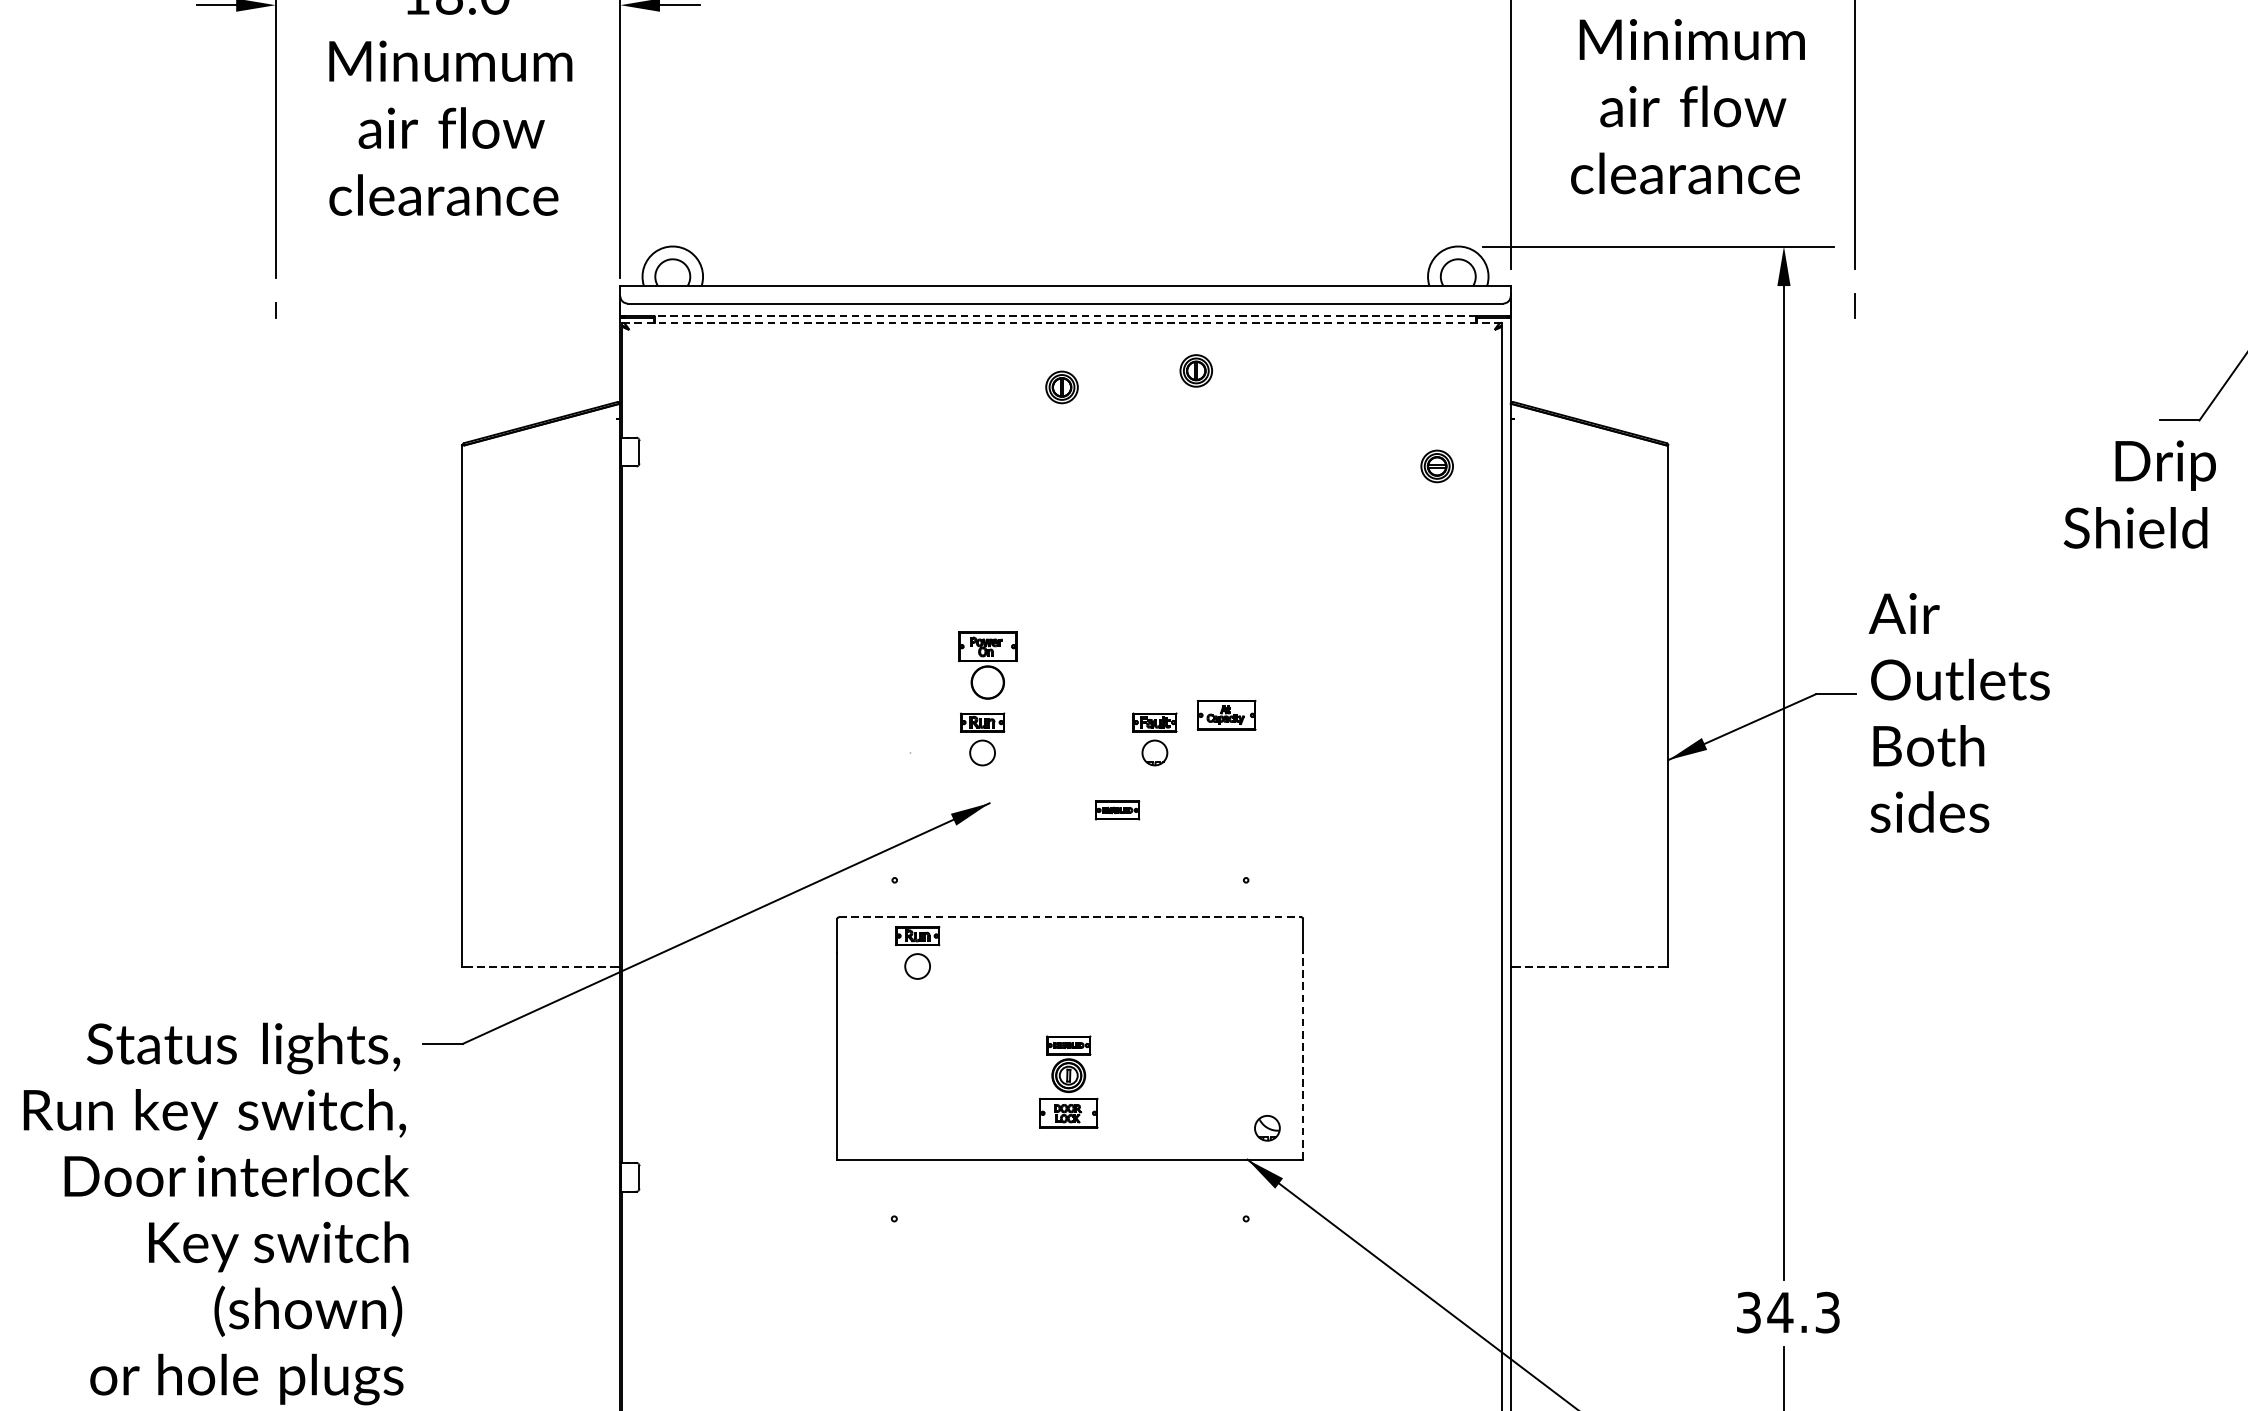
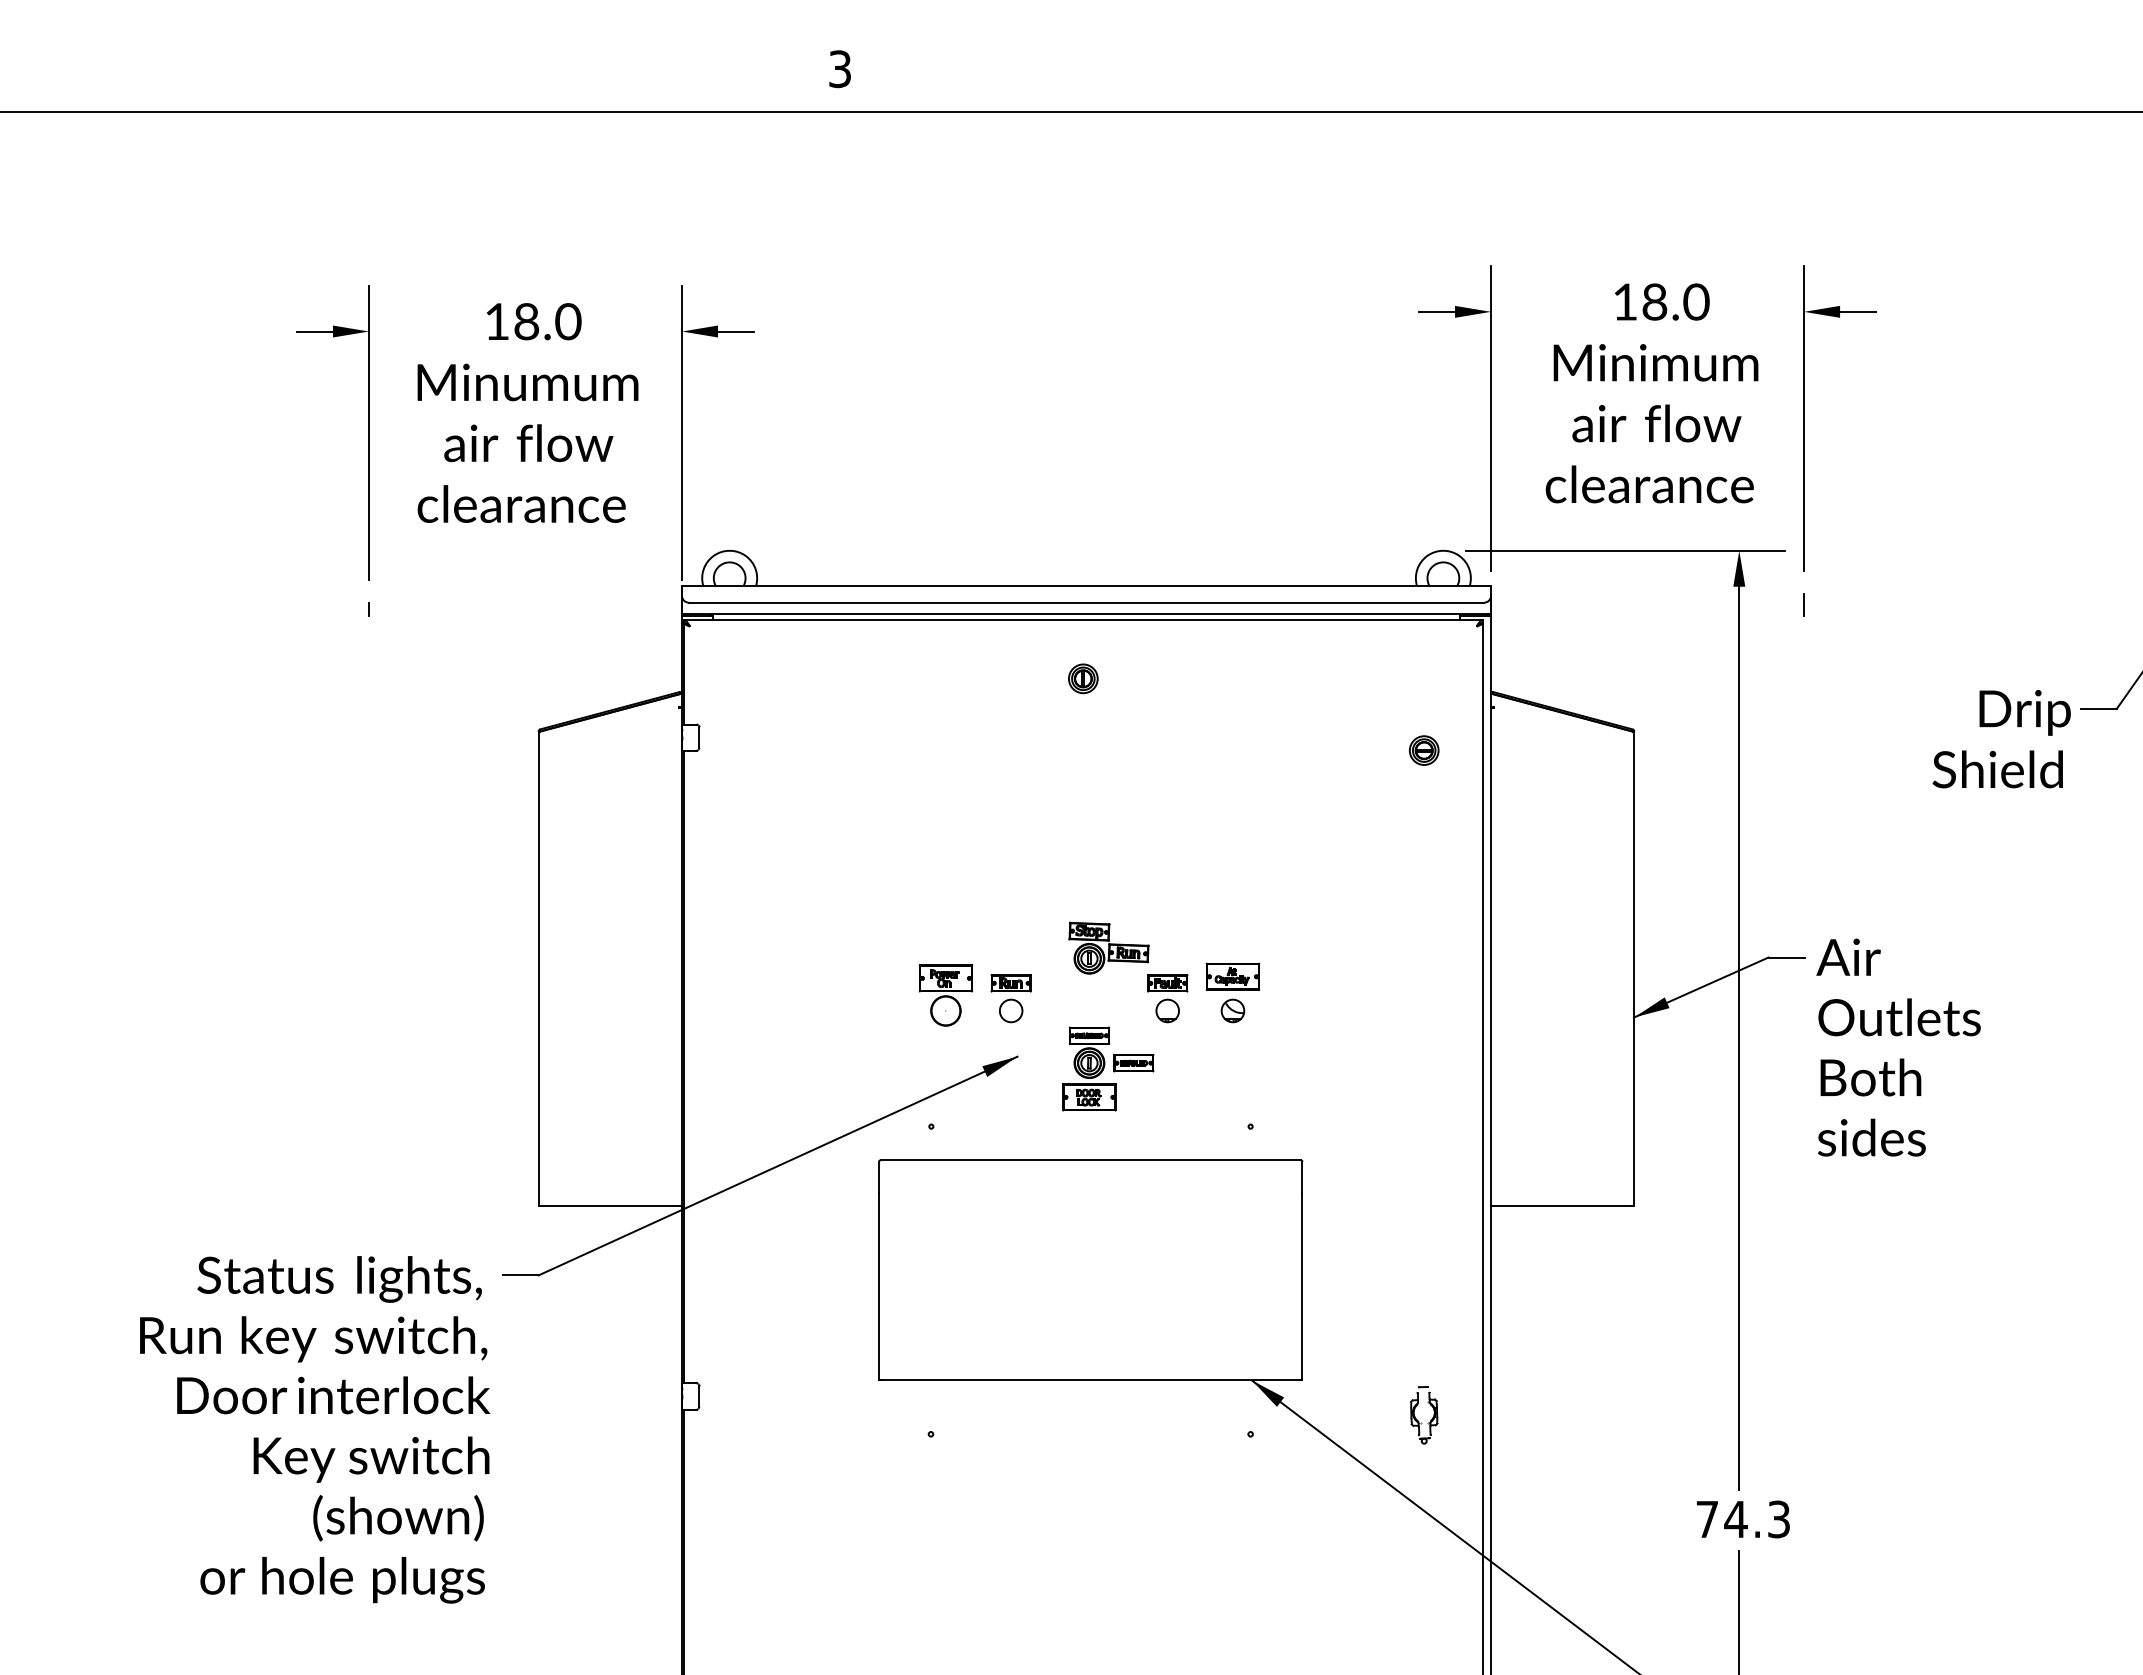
line: (1065, 315) -> (1086, 613), dashed -> solid
line: (1062, 323) -> (1083, 620), dashed -> solid
part: (1196, 370) -> (1205, 663), removed
text: (2139, 494) -> (2001, 739), moved
part: (987, 665) -> (945, 995), moved
part: (1089, 683) -> (1108, 947), added
text: (1959, 712) -> (1898, 1047), moved
line: (1071, 917) -> (1091, 1160), dashed -> solid
part: (916, 952) -> (951, 1192), removed
line: (541, 967) -> (610, 1205), dashed -> solid
line: (1589, 967) -> (1562, 1205), dashed -> solid
line: (1303, 1056) -> (1302, 1286), dashed -> solid
part: (1068, 1081) -> (1089, 1068), moved
part: (1266, 1127) -> (1232, 1010), moved
part: (1434, 1205) -> (1421, 1422), added
text: (1748, 1312) -> (1707, 1519), 34.3 -> 74.3

